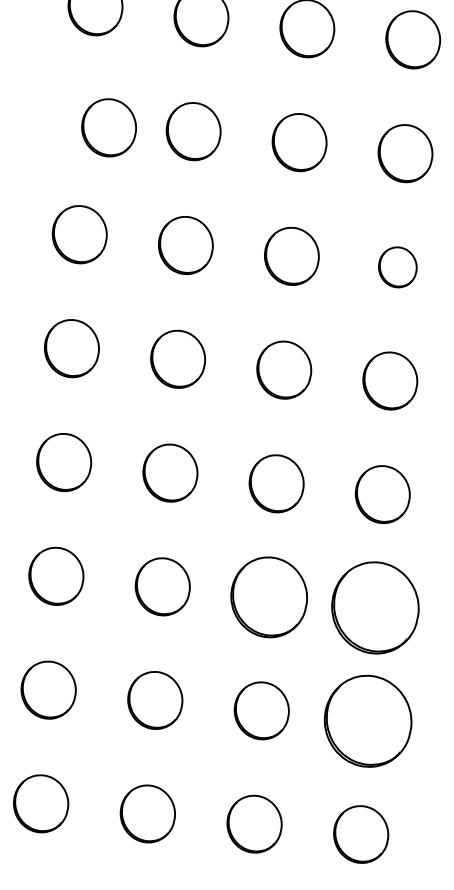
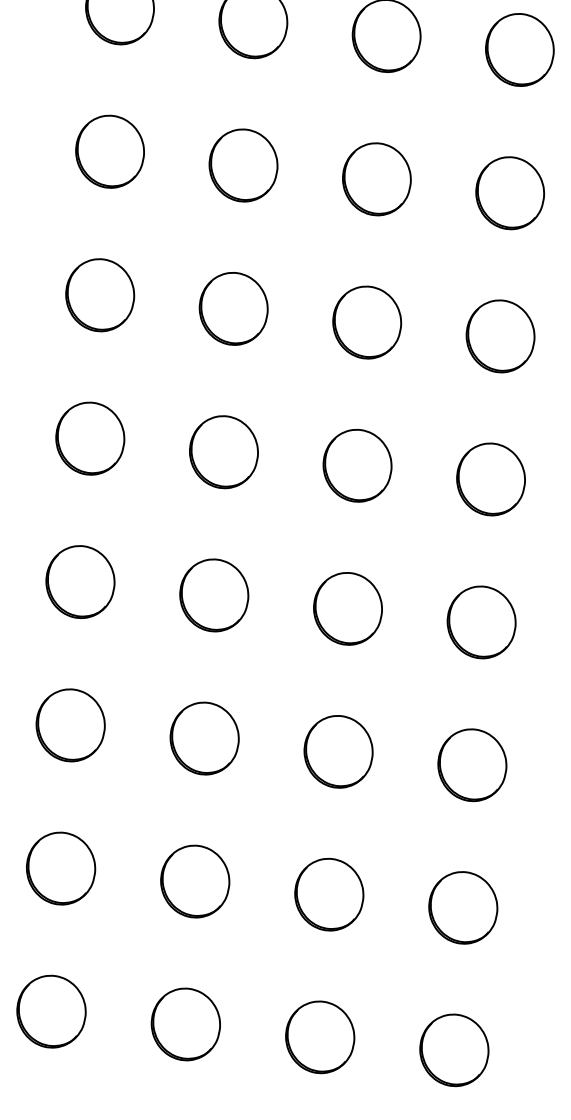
part: (108, 127) -> (109, 151), moved
part: (397, 267) -> (500, 336), size x1.43
part: (269, 597) -> (338, 751), size x0.71
part: (375, 608) -> (472, 765), size x0.62
part: (368, 721) -> (463, 907), size x0.62

